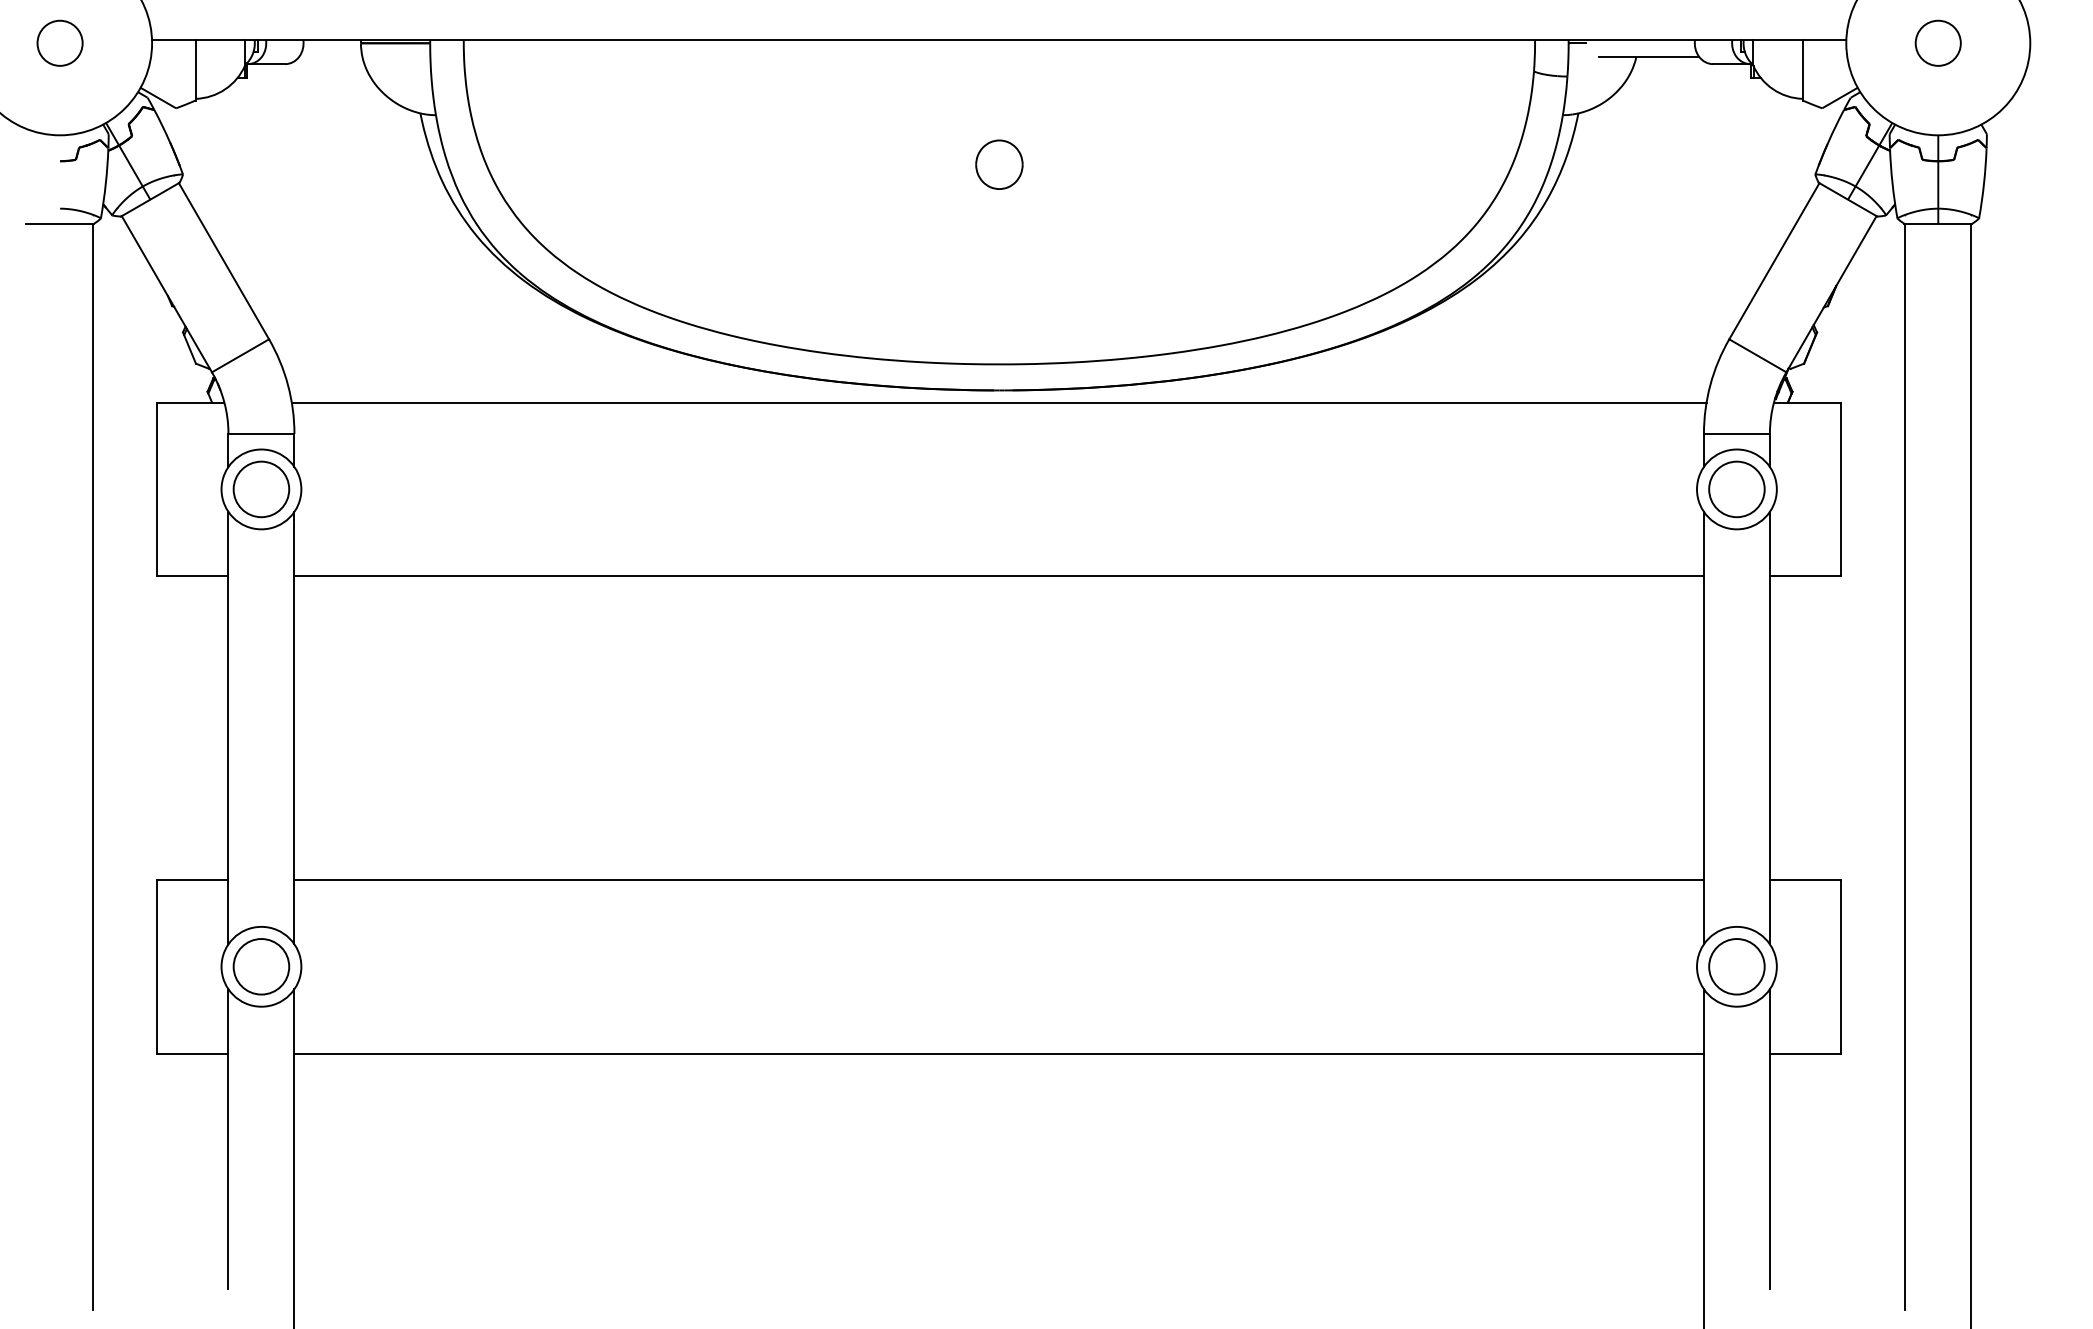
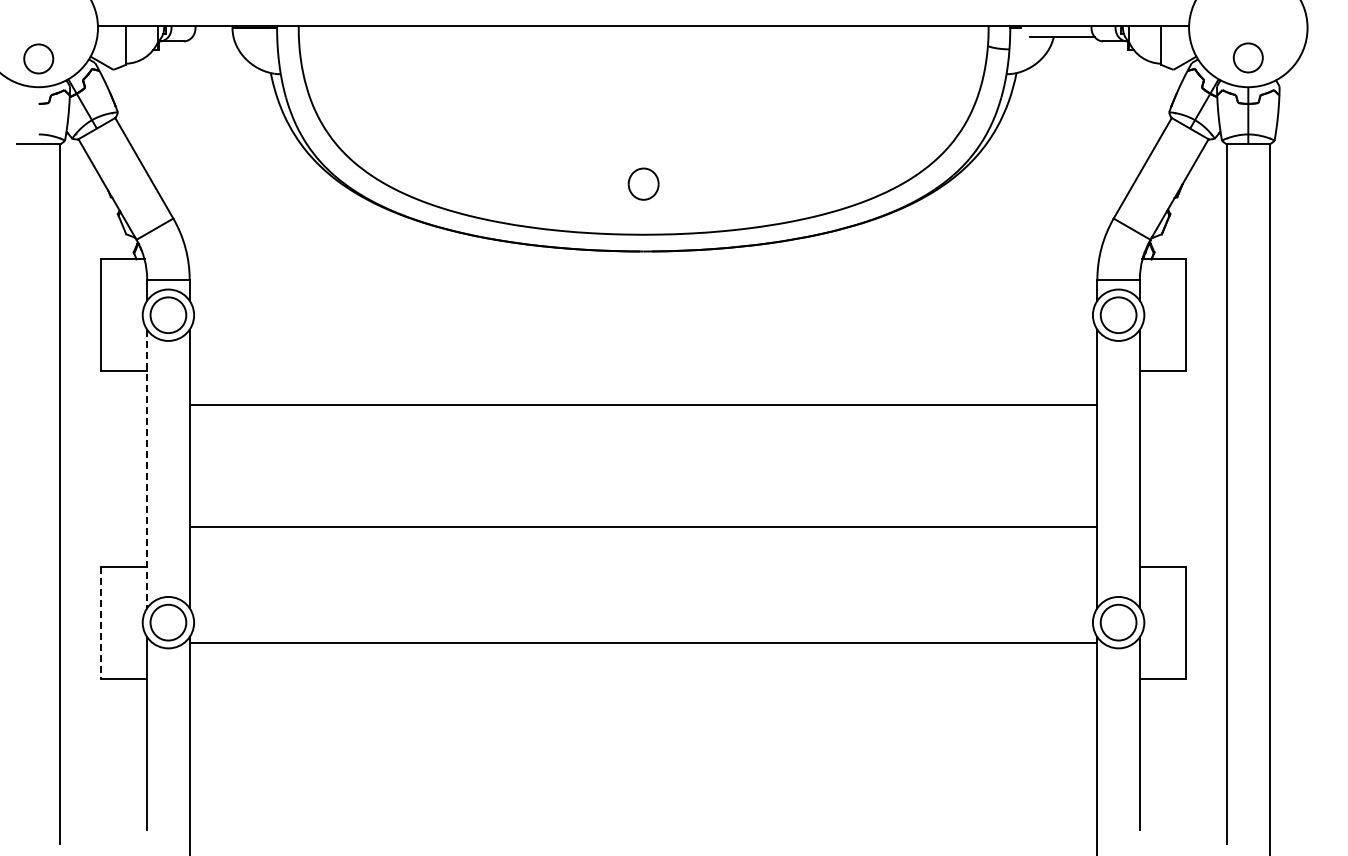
circle: (59, 42) -> (38, 58), moved
circle: (1937, 42) -> (1247, 57), moved
part: (999, 163) -> (643, 183), moved
line: (999, 402) -> (643, 259), removed
line: (999, 576) -> (643, 405), moved
line: (228, 728) -> (147, 469), solid -> dashed
line: (999, 879) -> (643, 526), moved
line: (157, 966) -> (101, 622), solid -> dashed
line: (999, 1053) -> (643, 642), moved

